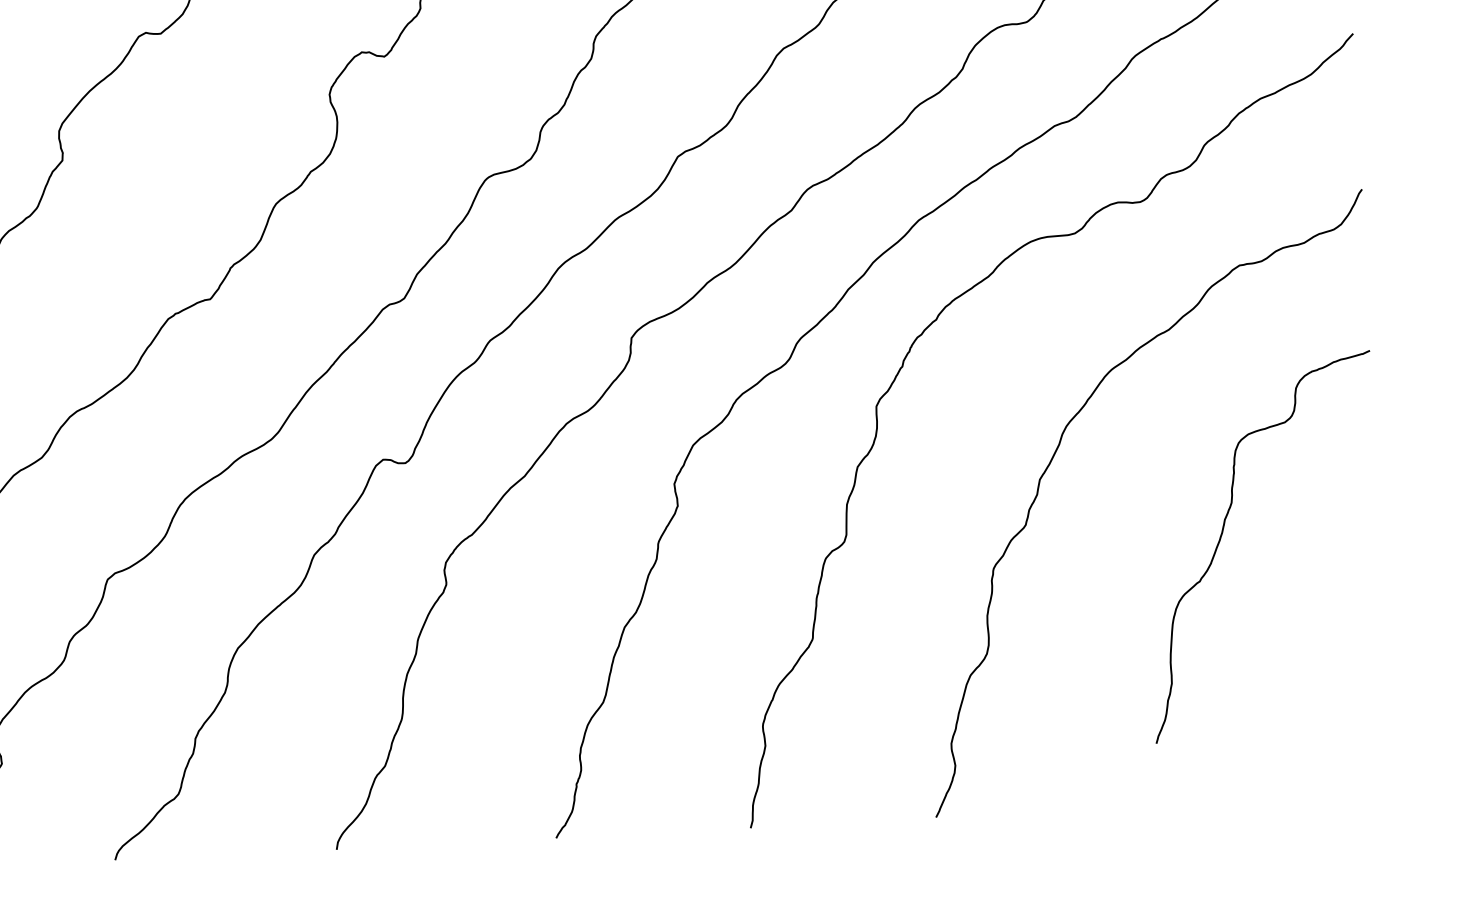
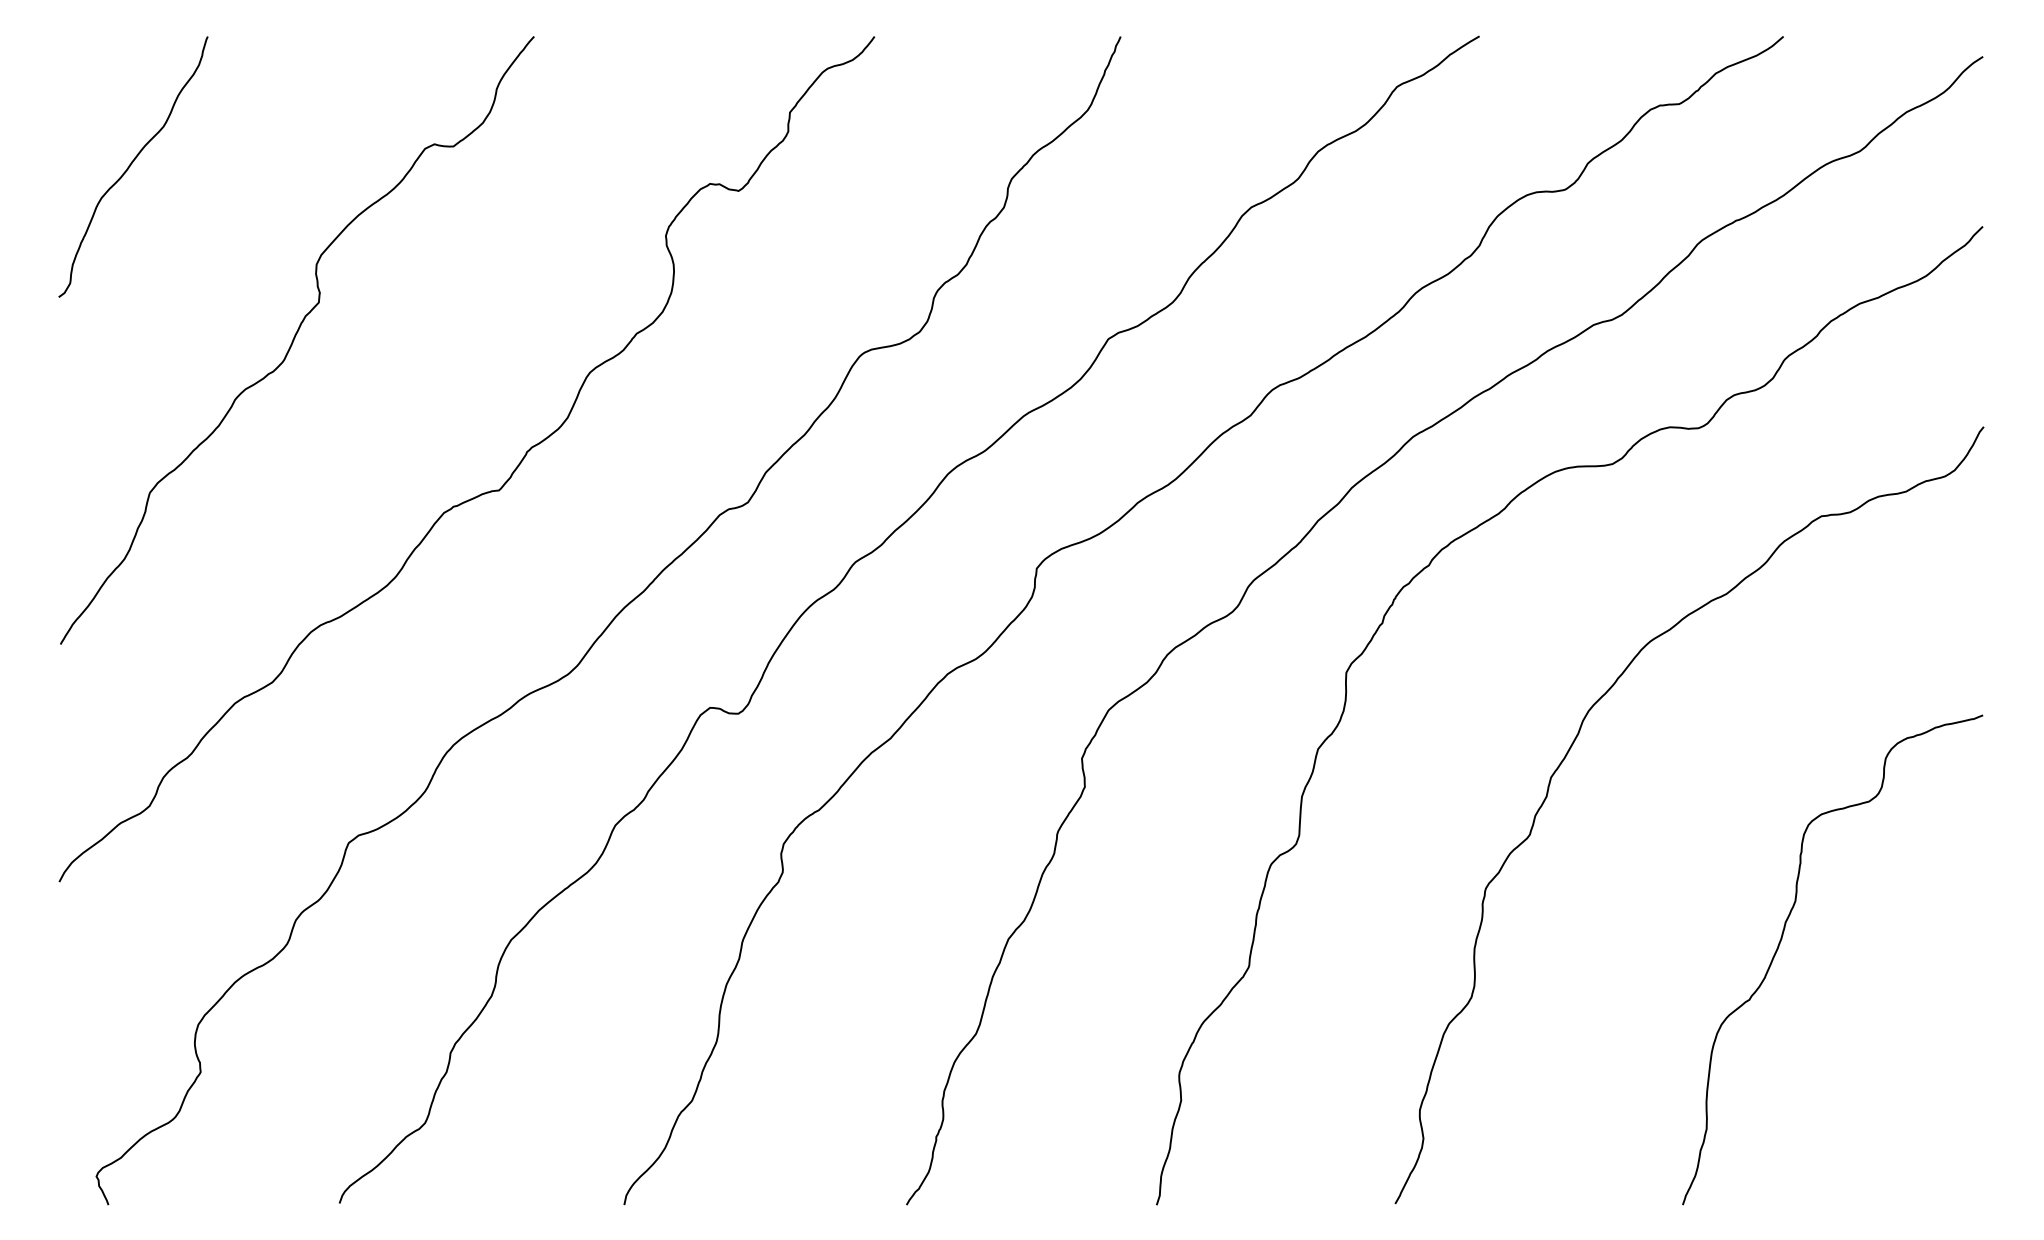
curve: (1223, 533) -> (1782, 939), moved

